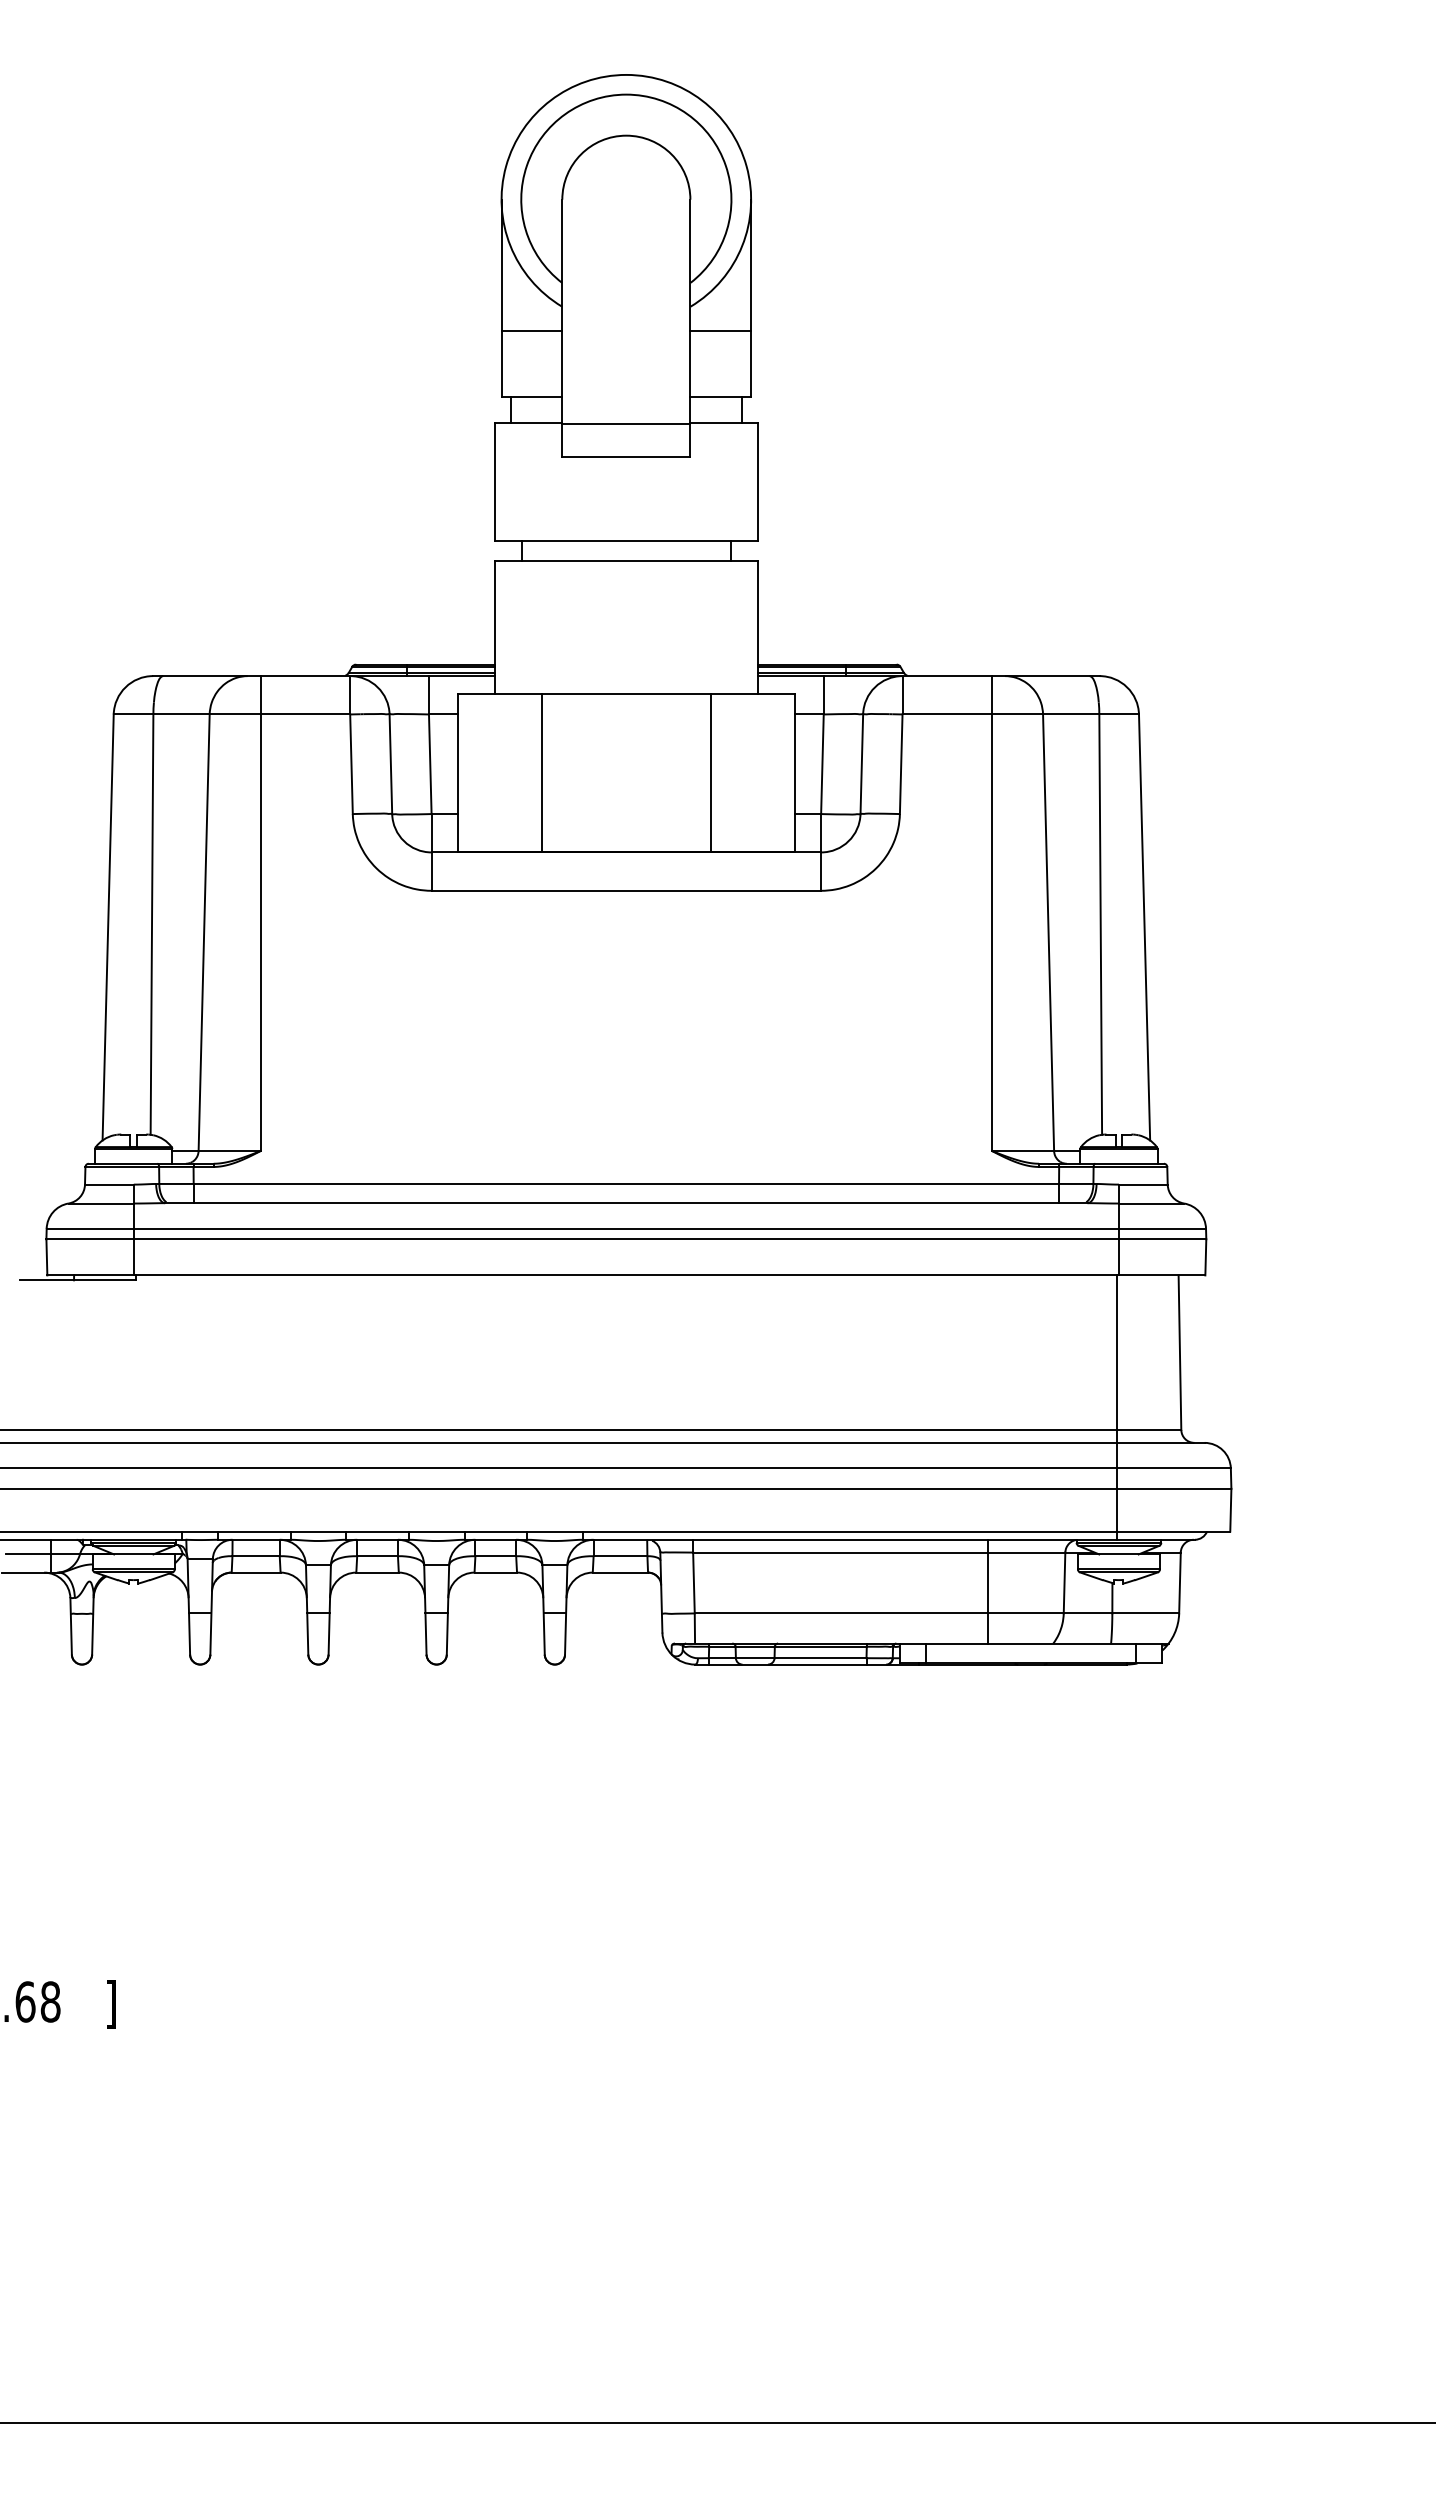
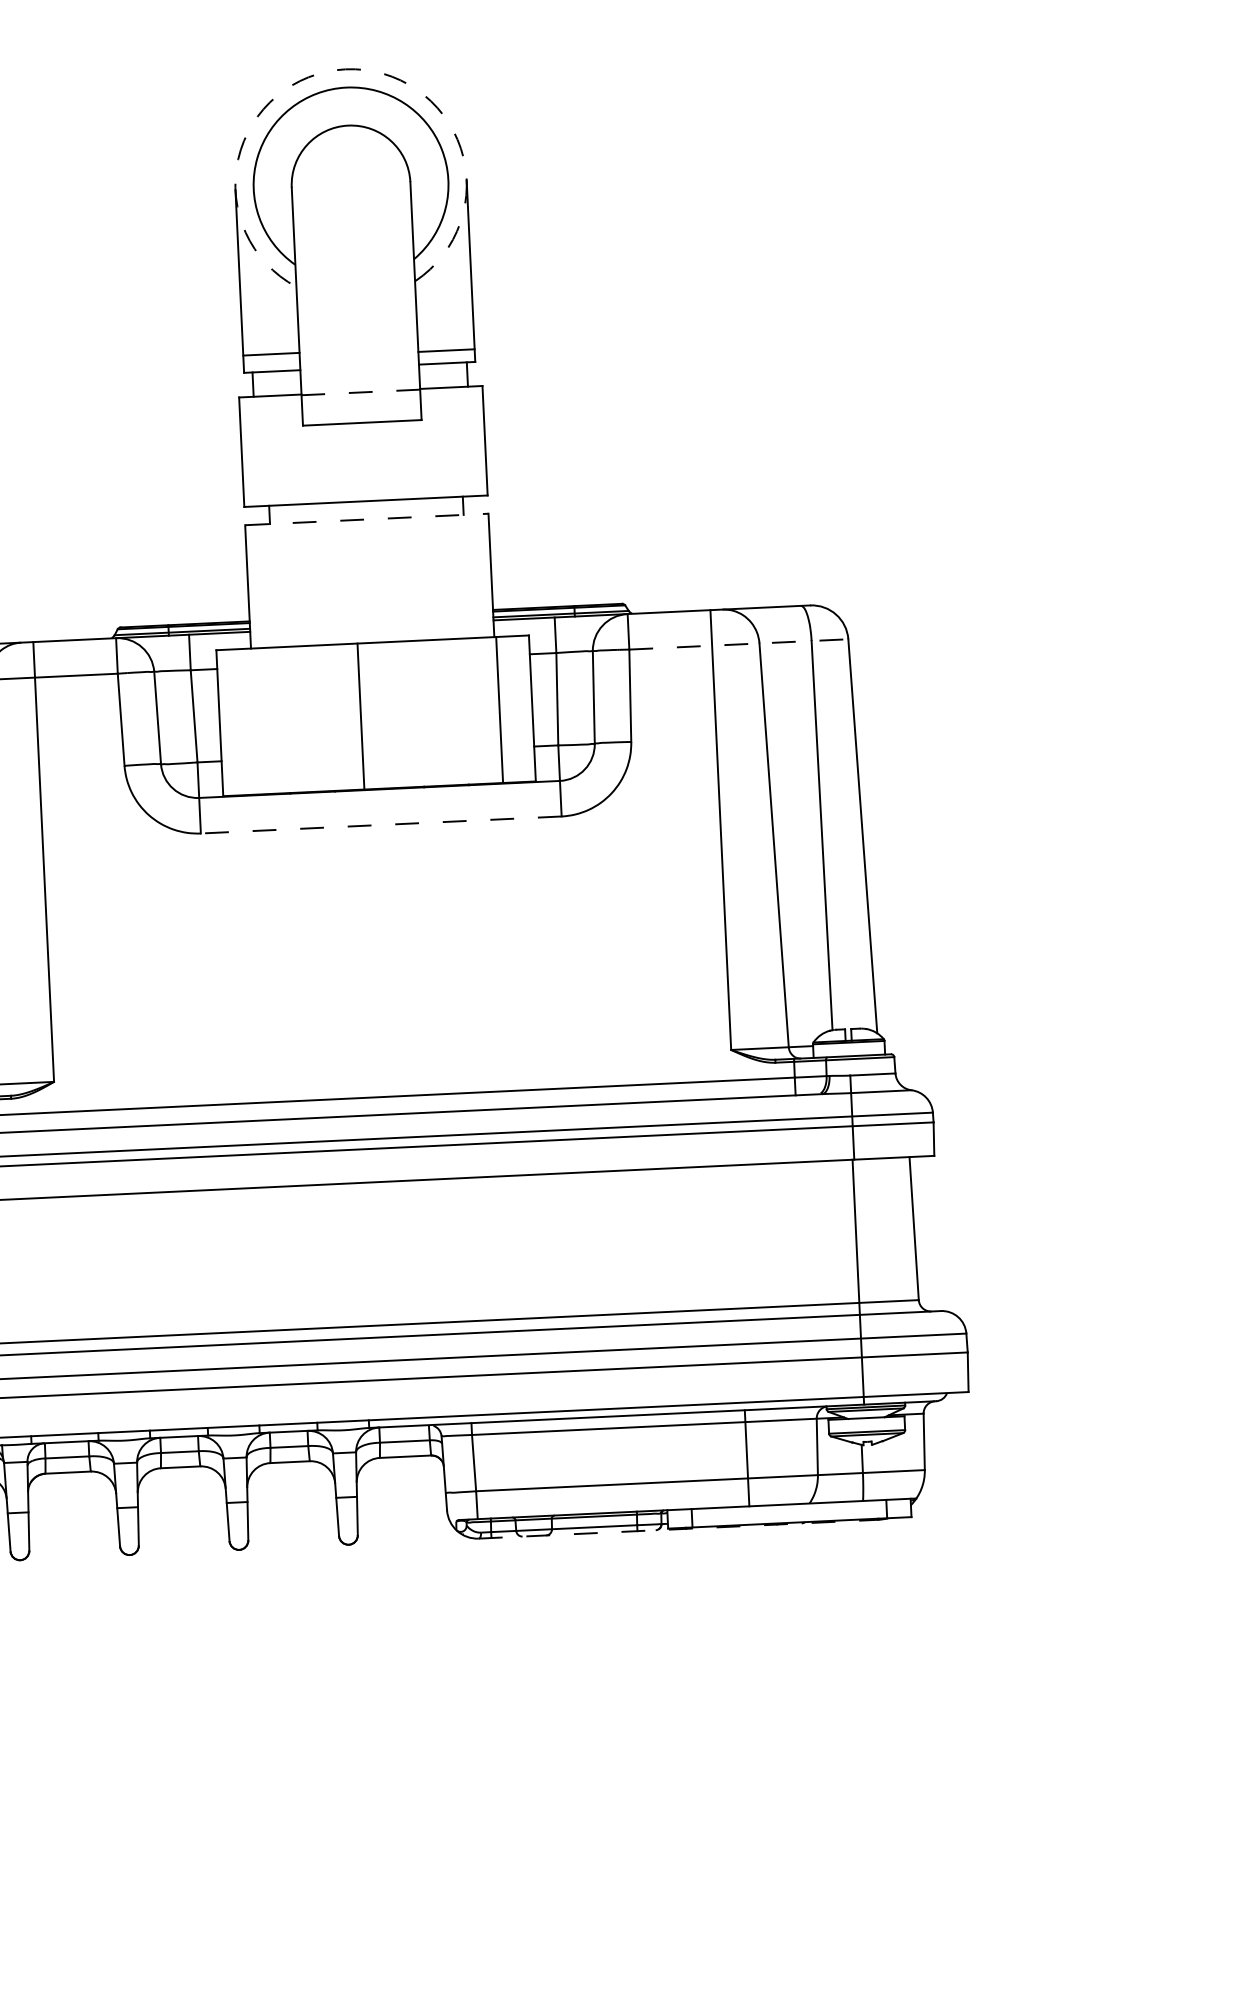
arc: (626, 74) -> (345, 68), solid -> dashed
line: (531, 331) -> (271, 354), moved
line: (720, 331) -> (446, 351), moved
line: (625, 423) -> (360, 392), solid -> dashed
line: (626, 560) -> (366, 519), solid -> dashed
line: (1021, 714) -> (739, 644), solid -> dashed
line: (541, 772) -> (360, 716), moved
line: (710, 772) -> (499, 709), moved
line: (626, 890) -> (381, 824), solid -> dashed
line: (910, 1664) -> (678, 1529), solid -> dashed

